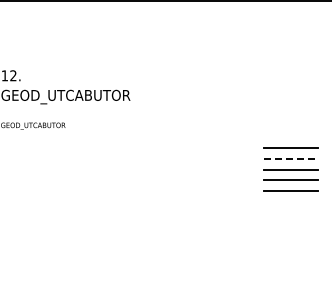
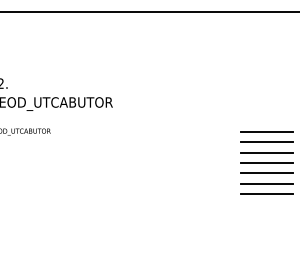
line: (290, 125) -> (266, 131), added
line: (290, 136) -> (266, 141), added
line: (291, 158) -> (267, 162), dashed -> solid

